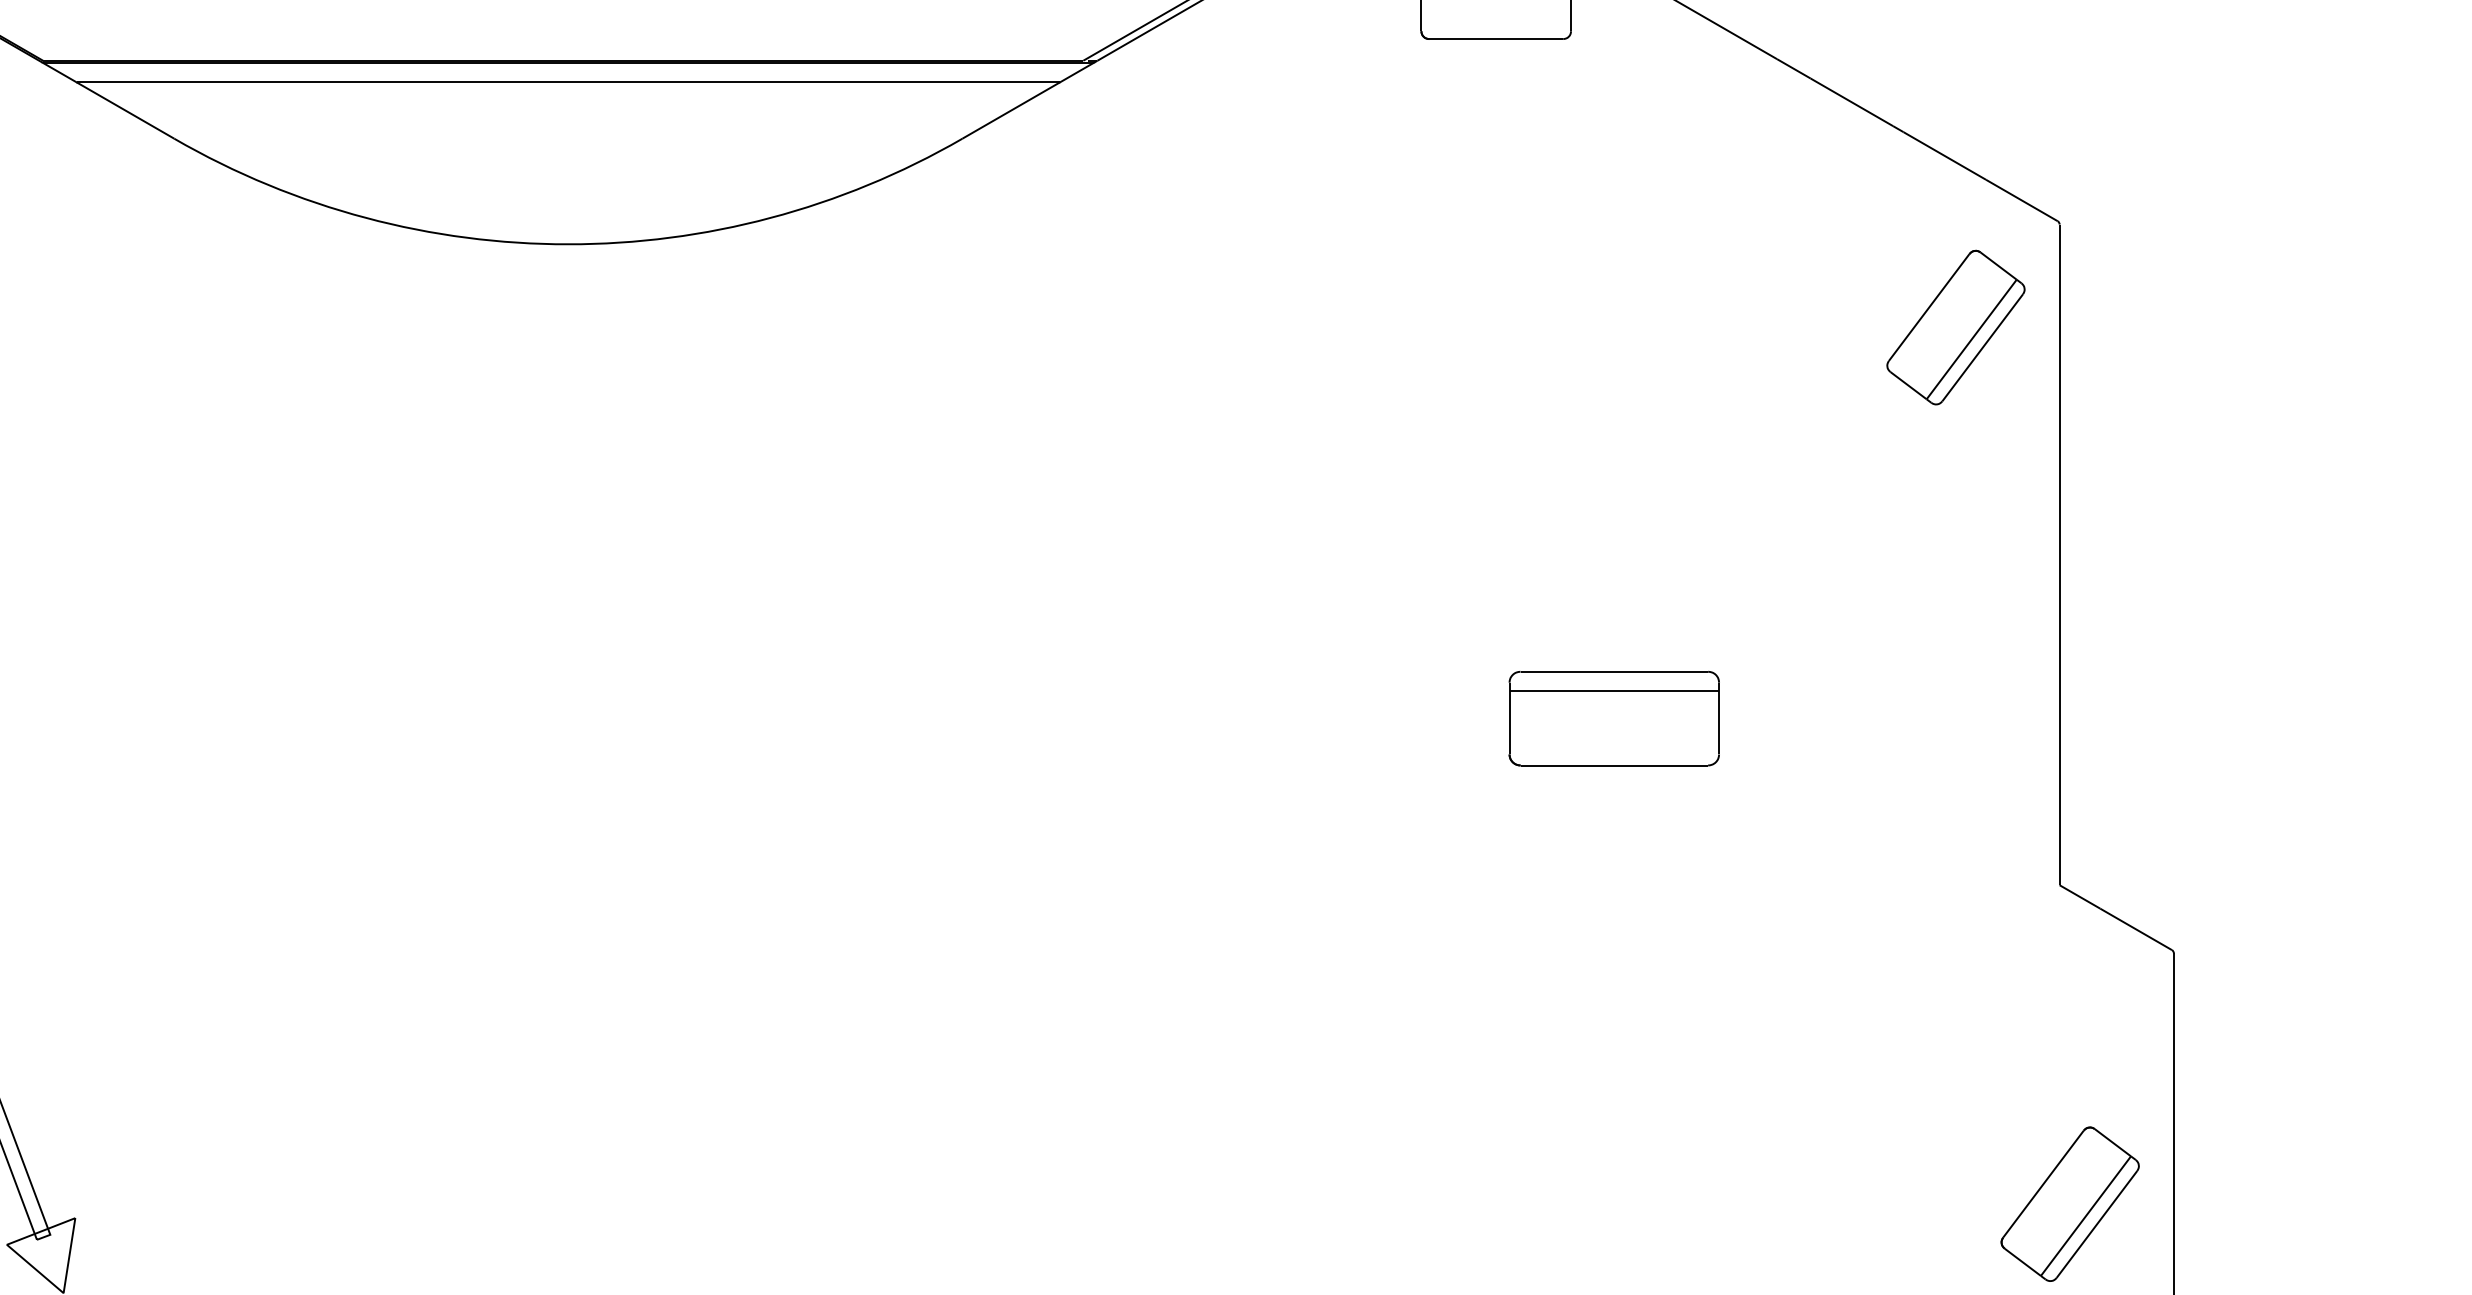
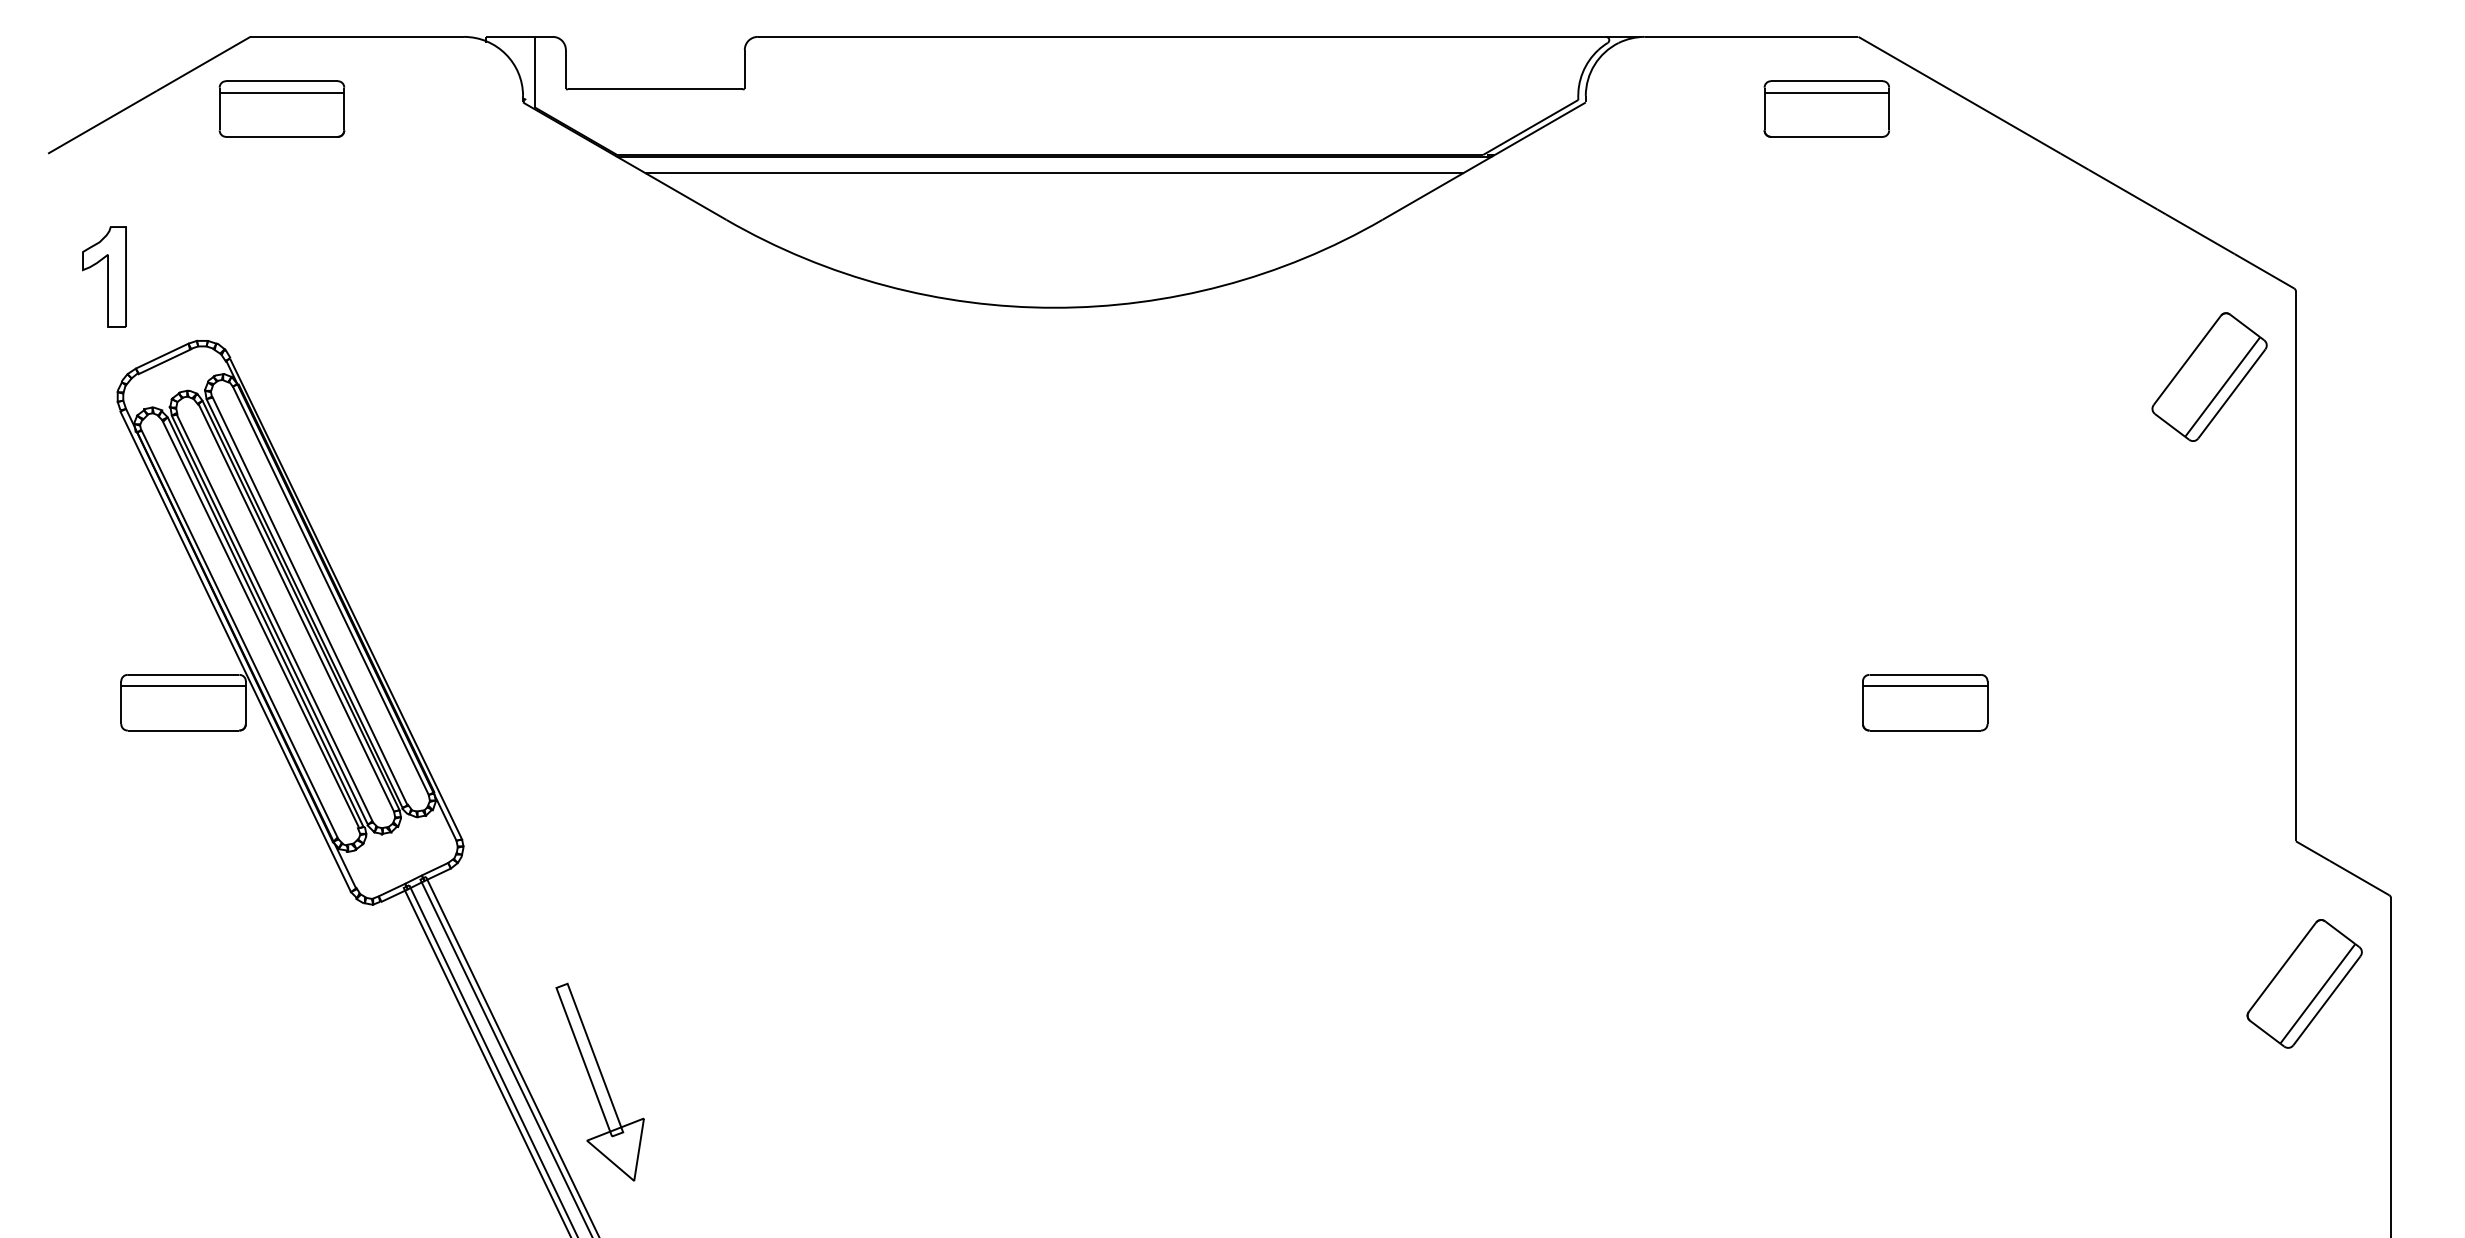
part: (1614, 718) -> (1925, 702), size x0.71
part: (2069, 1203) -> (2304, 983), moved

